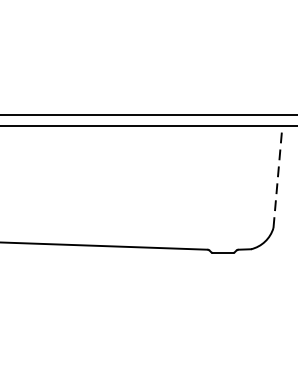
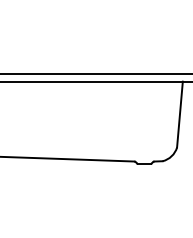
line: (278, 177) -> (180, 114), dashed -> solid

